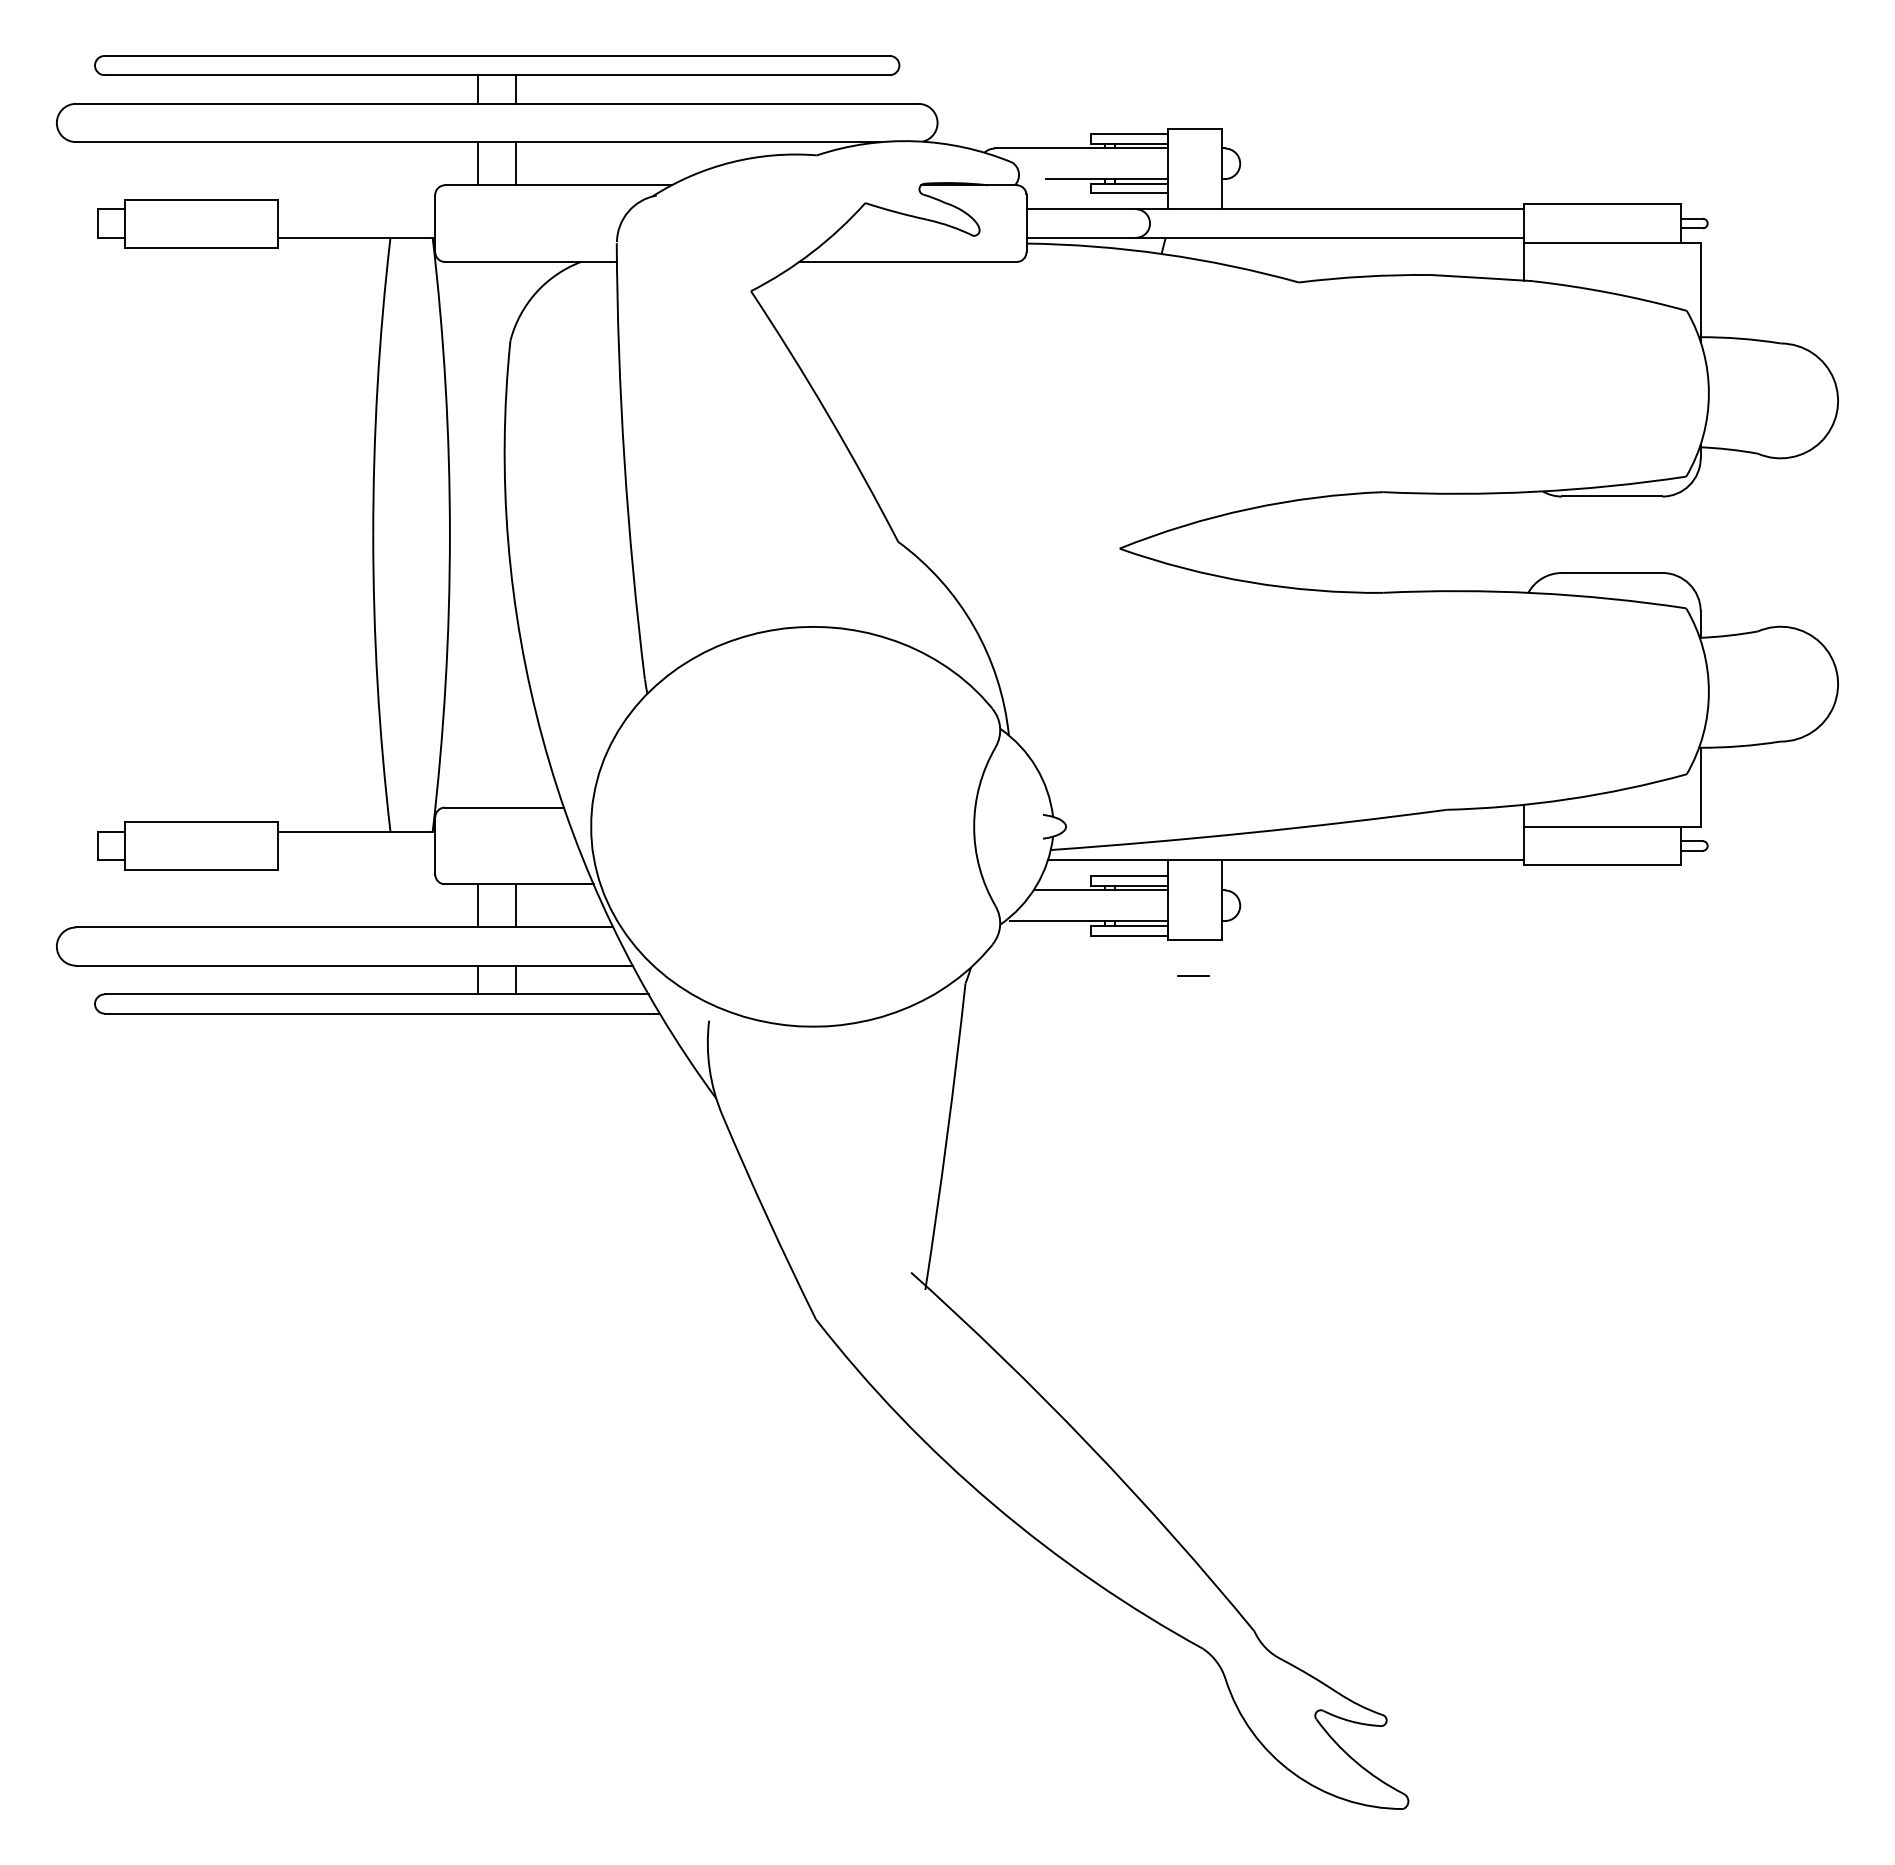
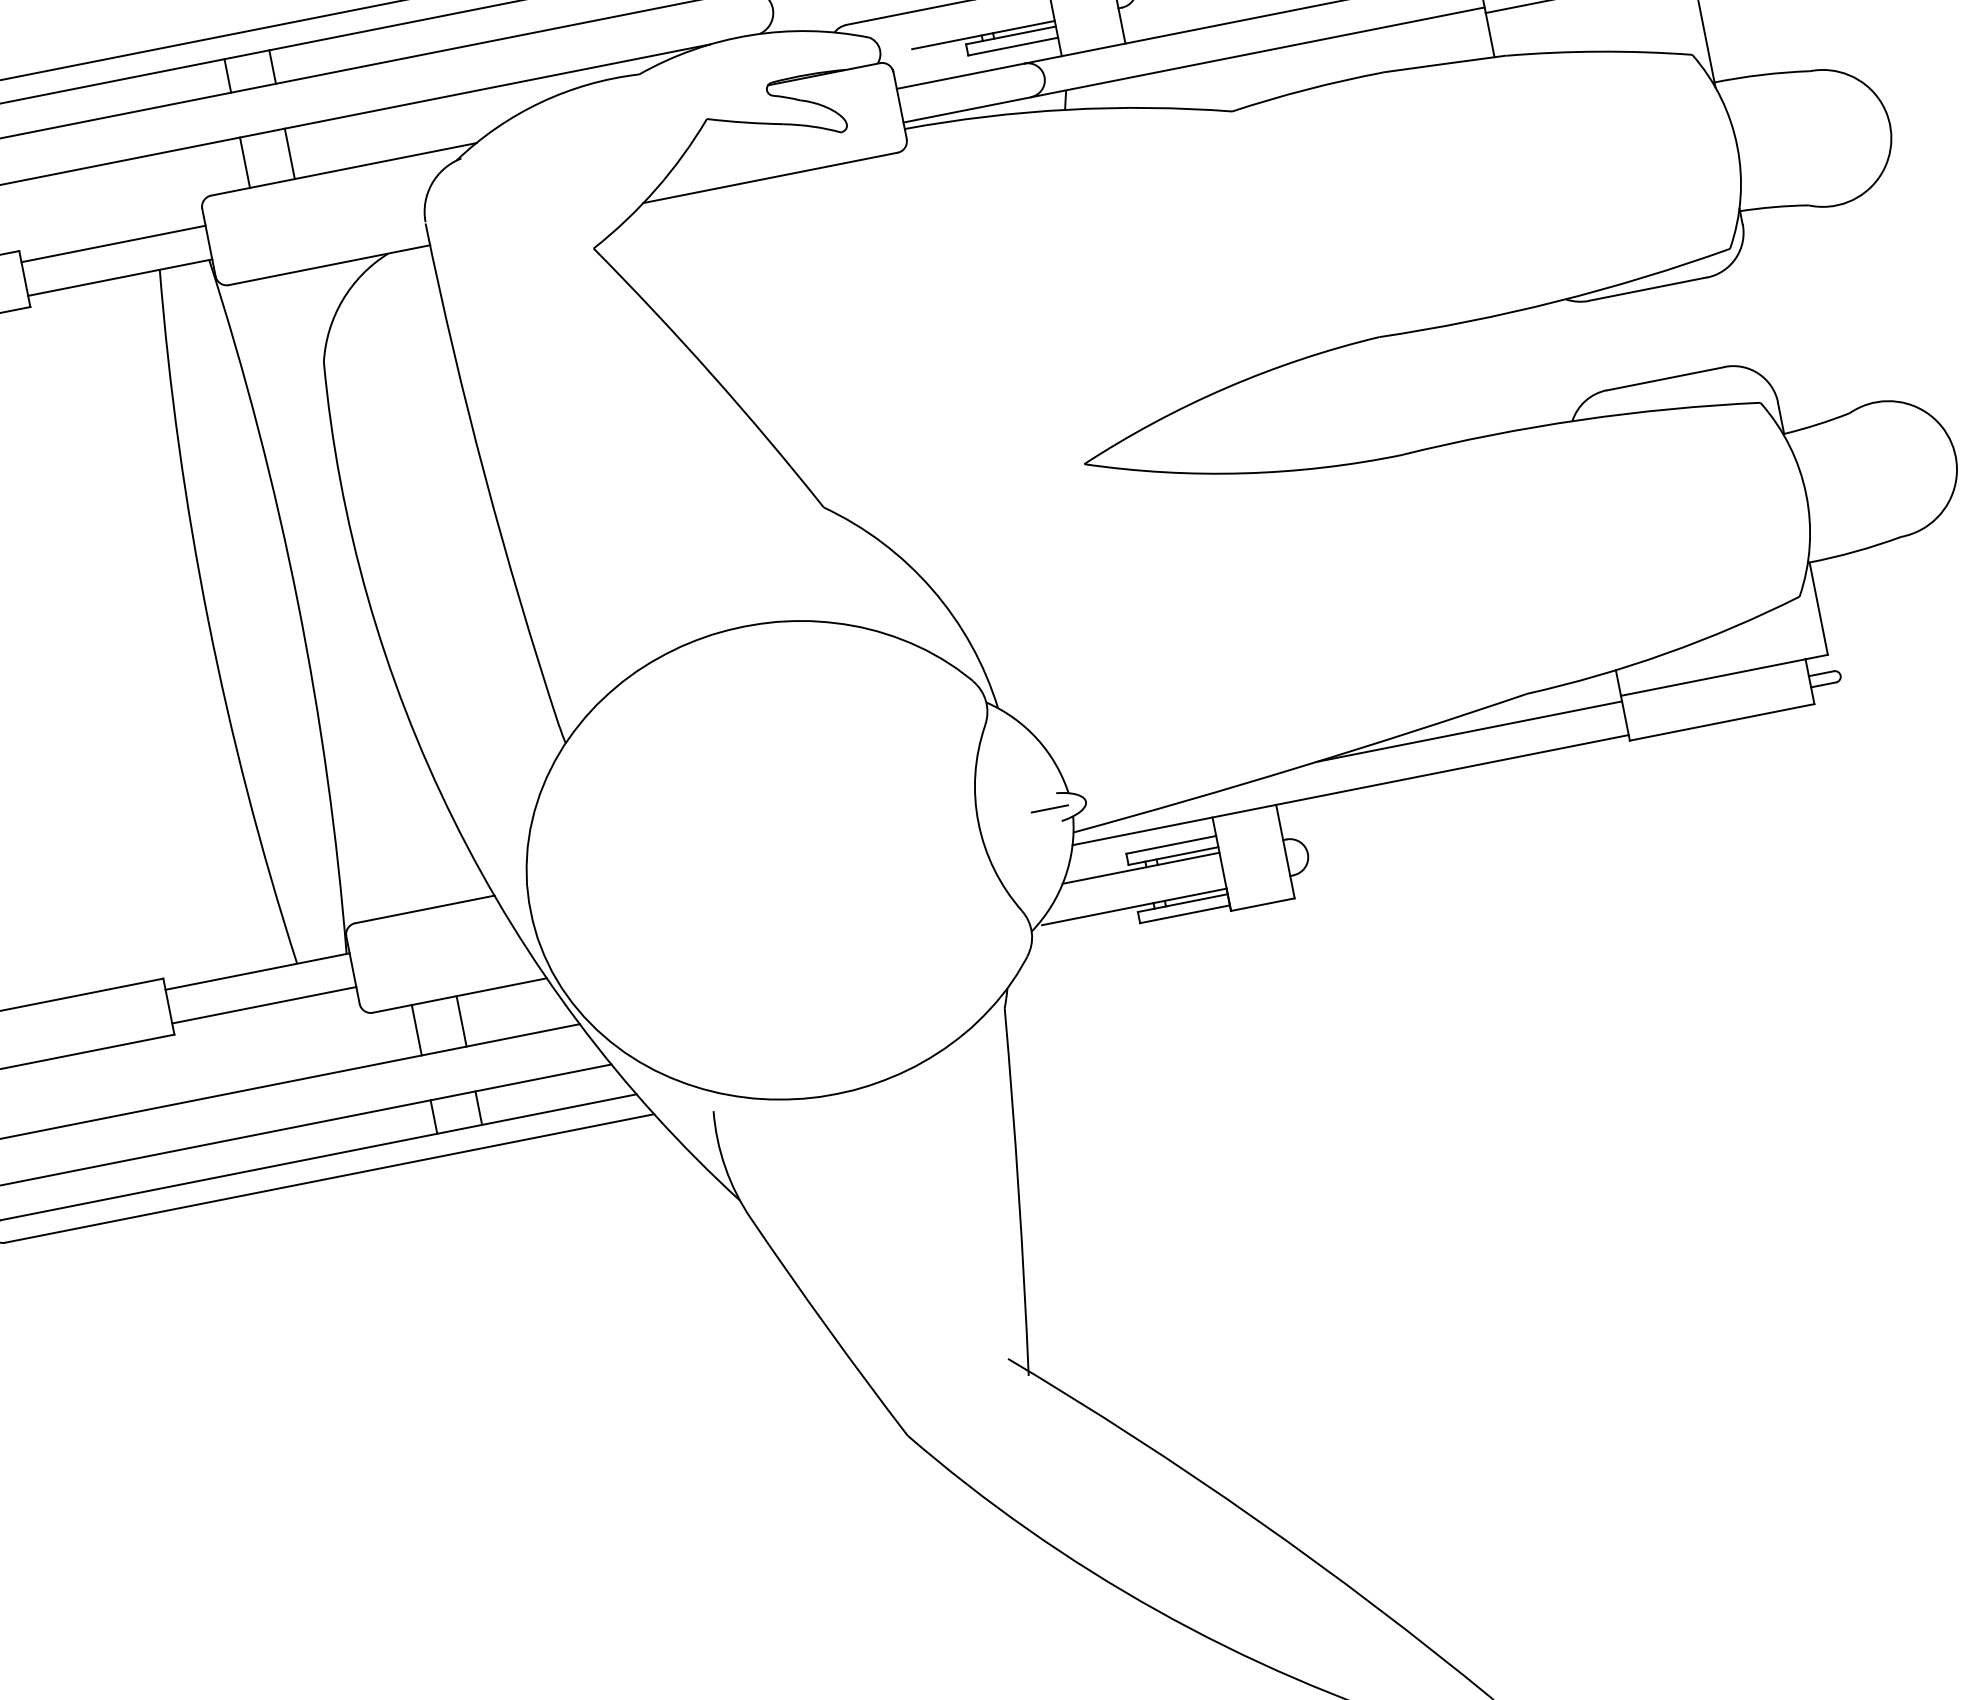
line: (356, 209) -> (113, 244), added
line: (1392, 831) -> (1468, 731), added
line: (356, 860) -> (264, 1005), added
line: (1193, 975) -> (1050, 808), moved

